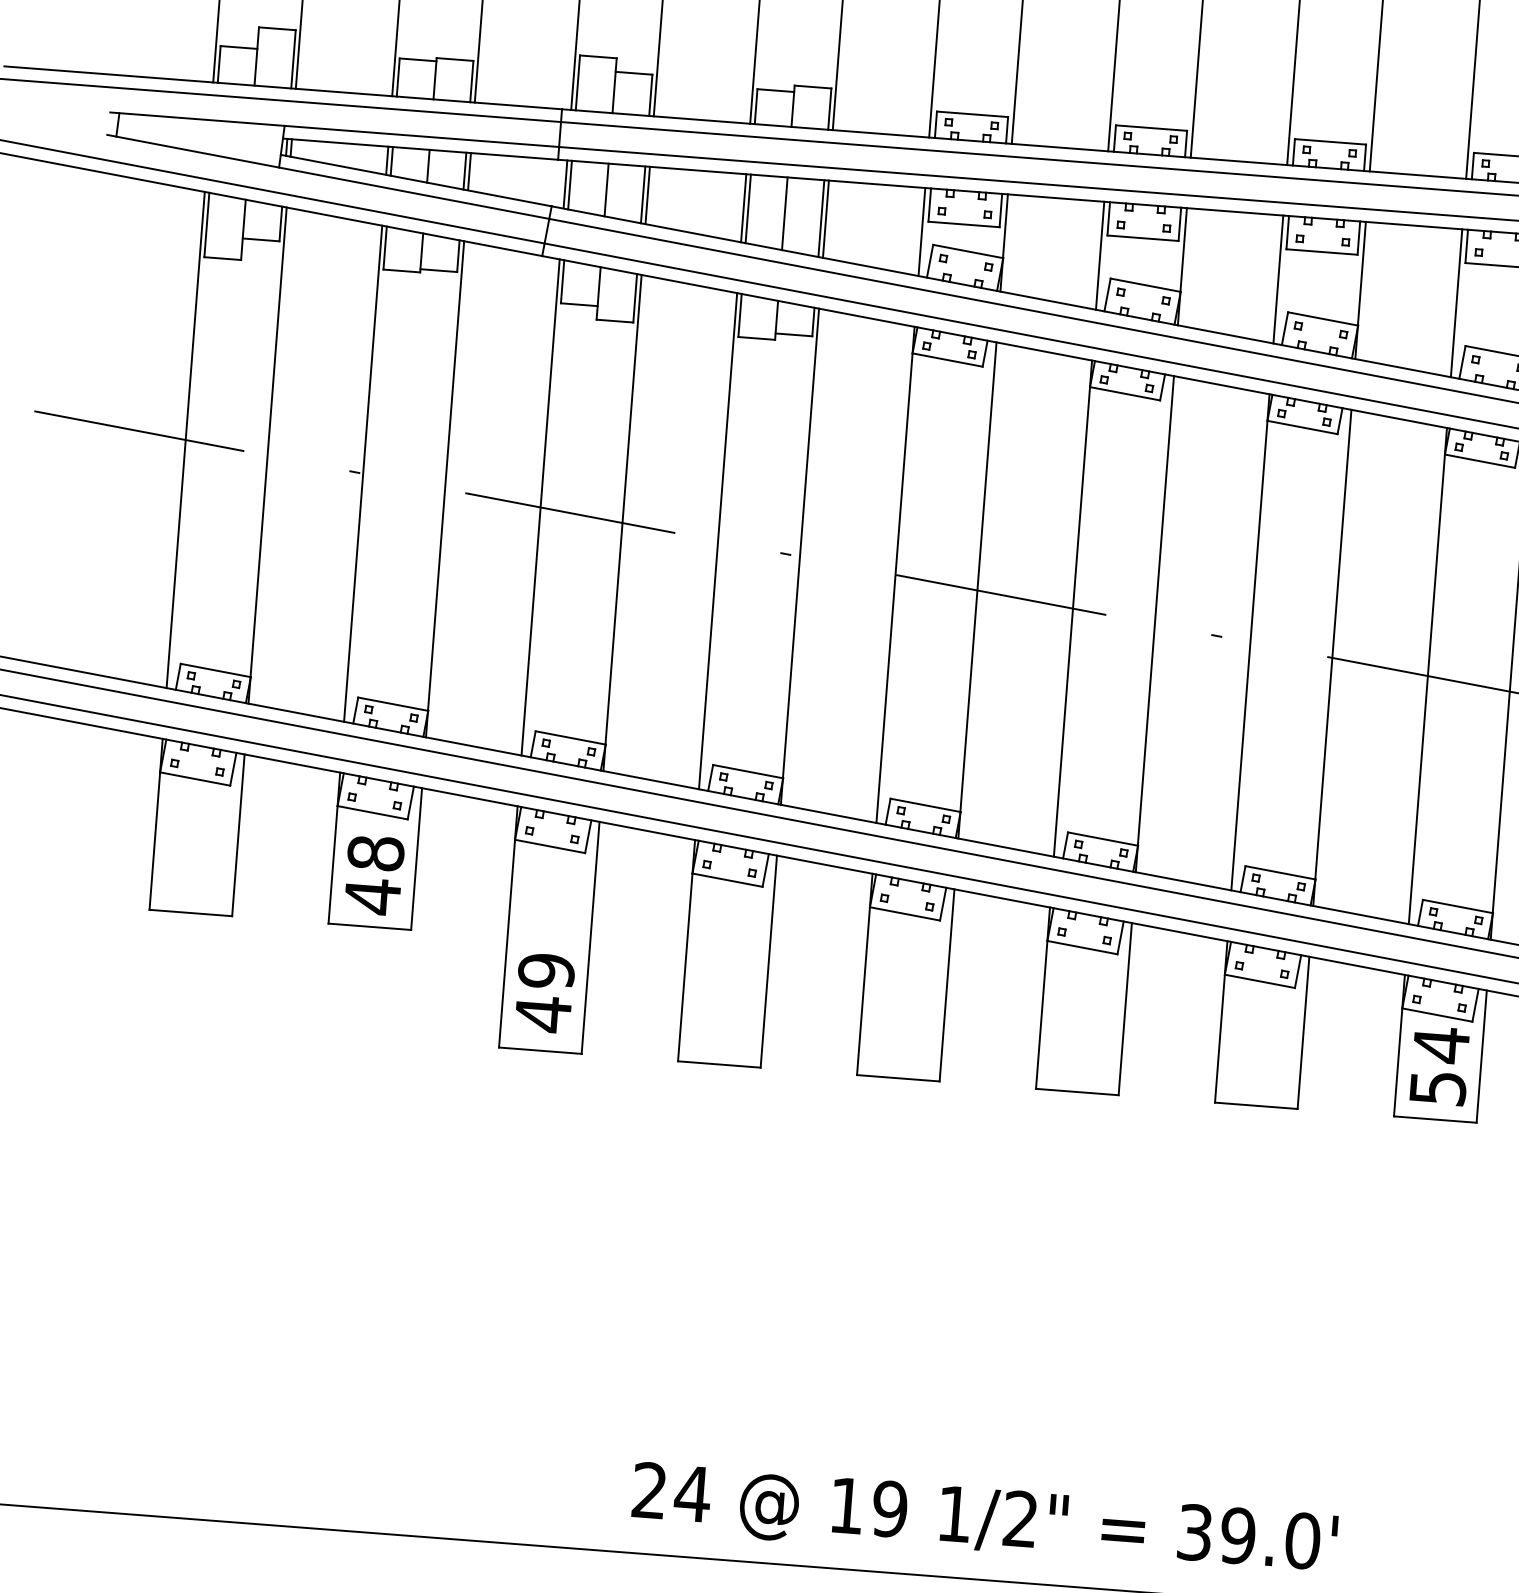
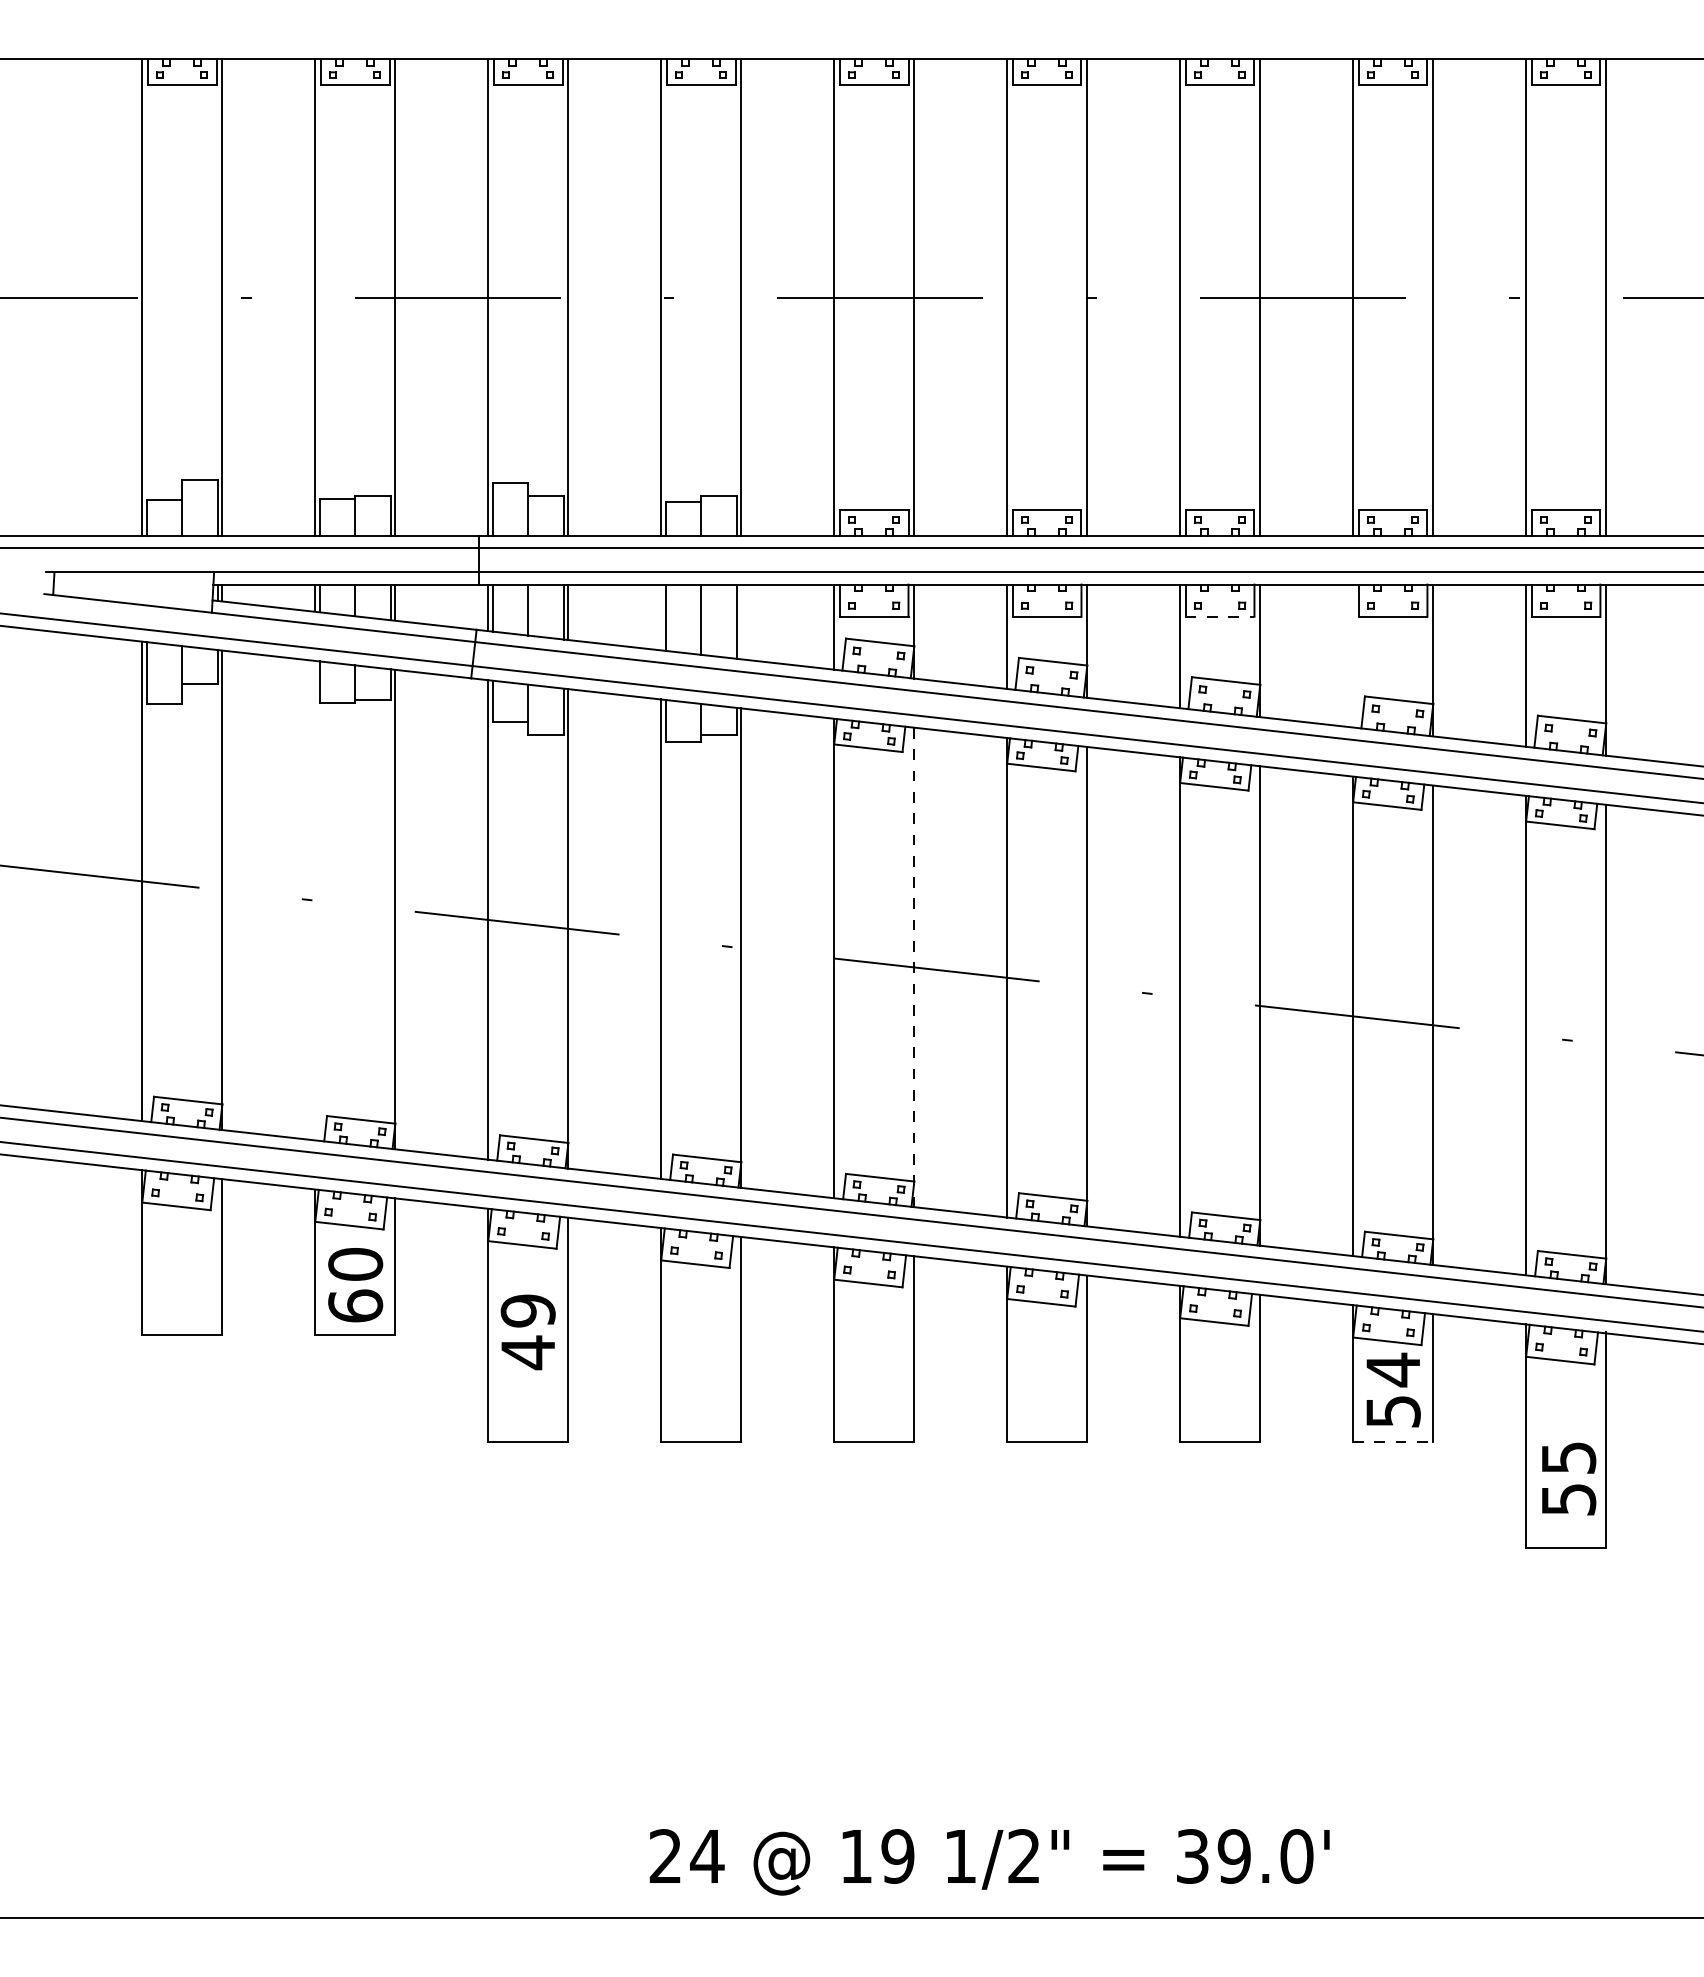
line: (743, 208) -> (661, 617), removed
line: (826, 218) -> (741, 621), removed
line: (1322, 251) -> (1220, 616), solid -> dashed
line: (1456, 302) -> (1353, 655), removed
line: (363, 473) -> (315, 900), removed
line: (977, 590) -> (914, 967), solid -> dashed
text: (374, 875) -> (355, 1285), 48 -> 60
text: (544, 993) -> (527, 1332), moved
line: (1435, 1119) -> (1393, 1441), solid -> dashed

